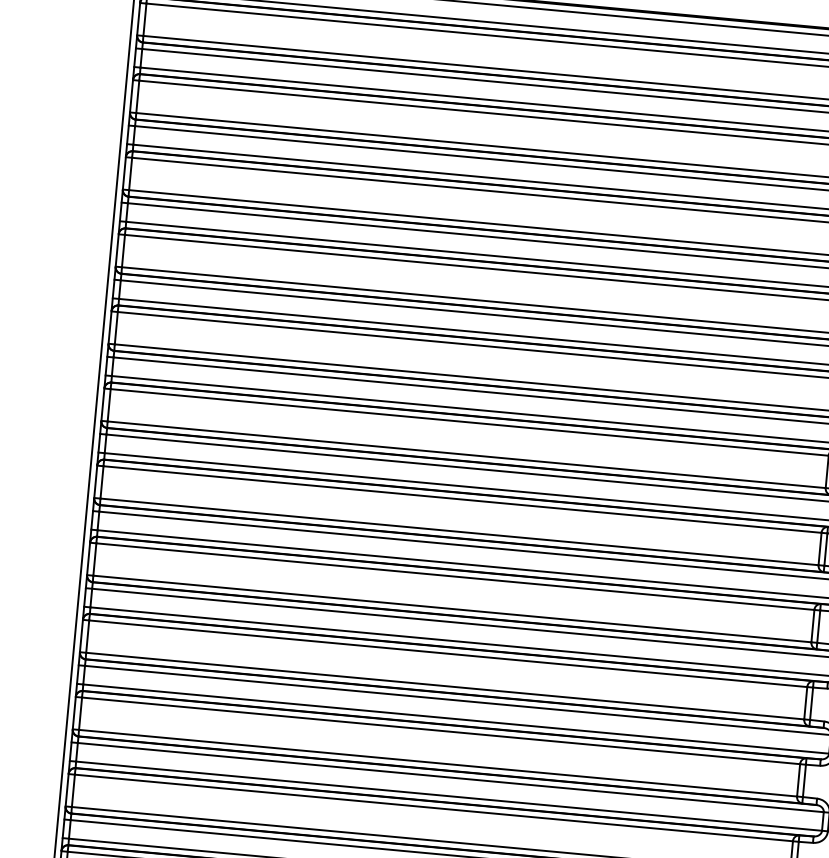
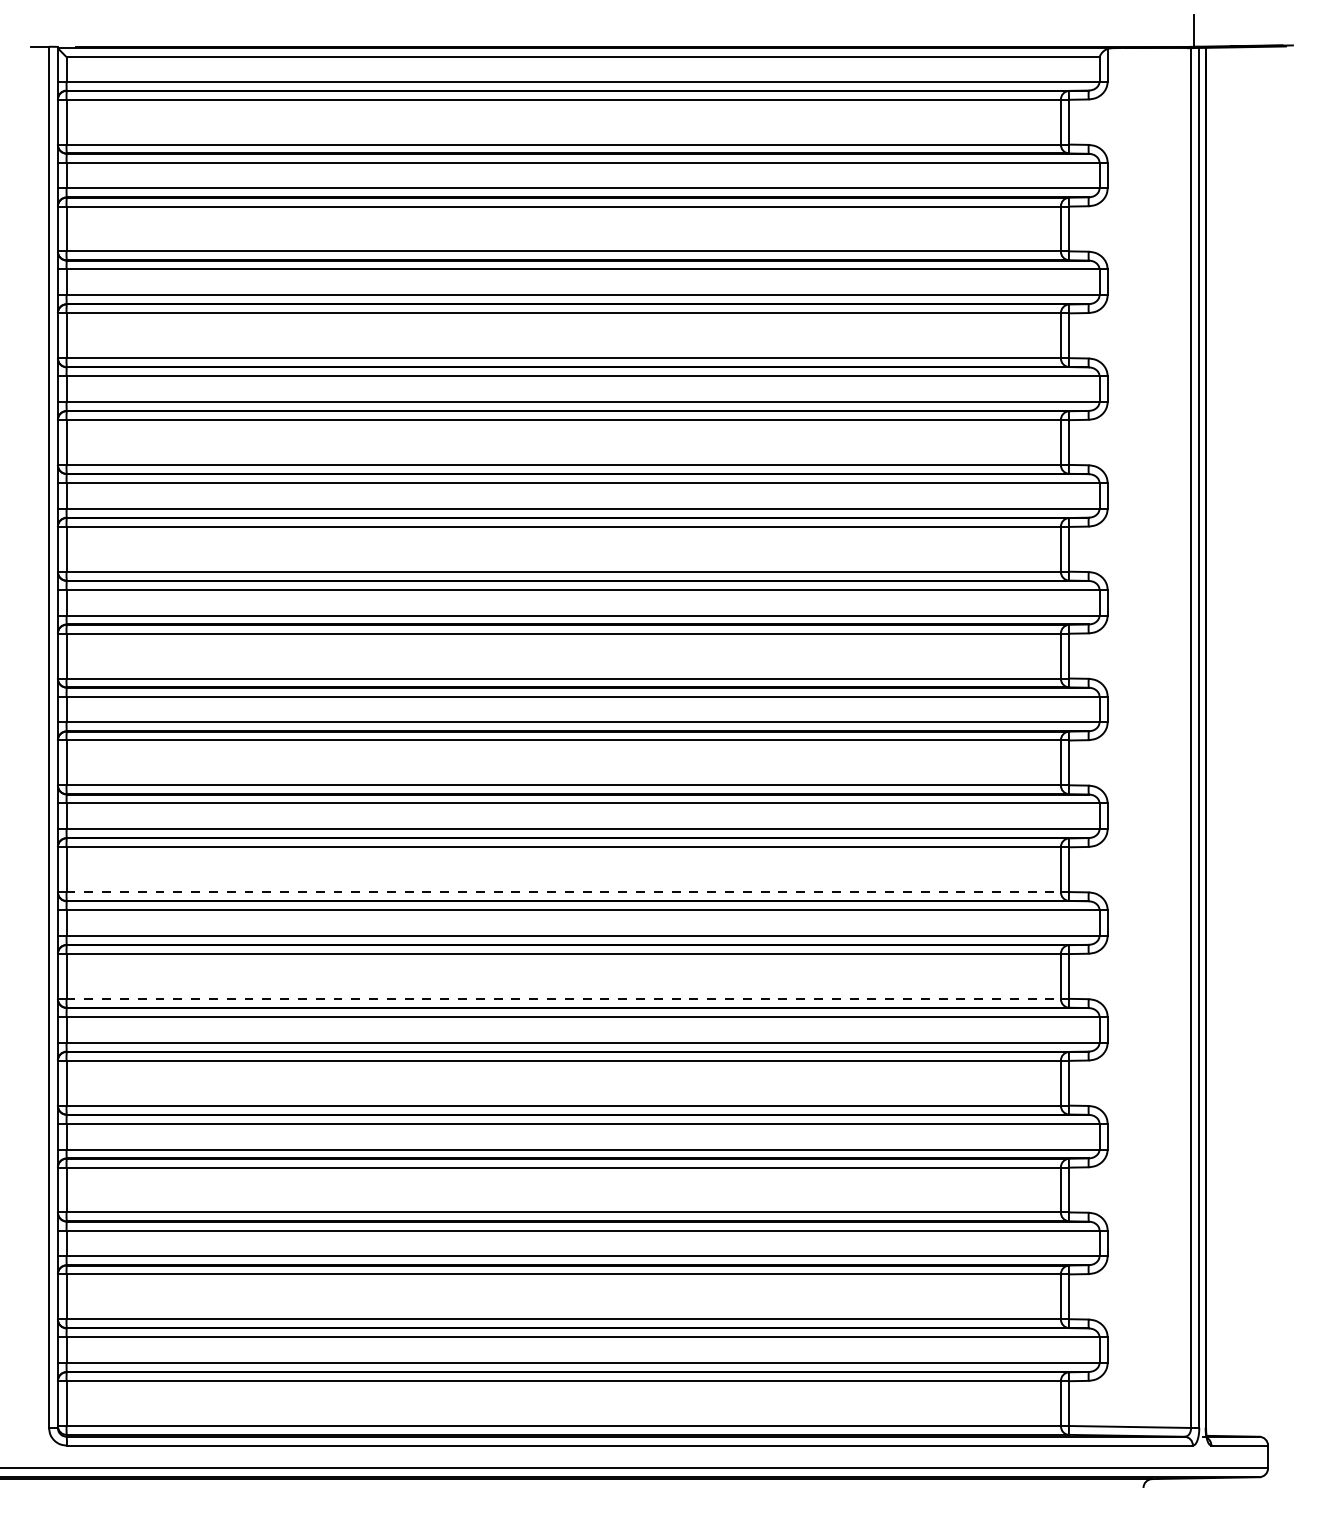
line: (452, 609) -> (564, 892), solid -> dashed
line: (445, 685) -> (564, 998), solid -> dashed

